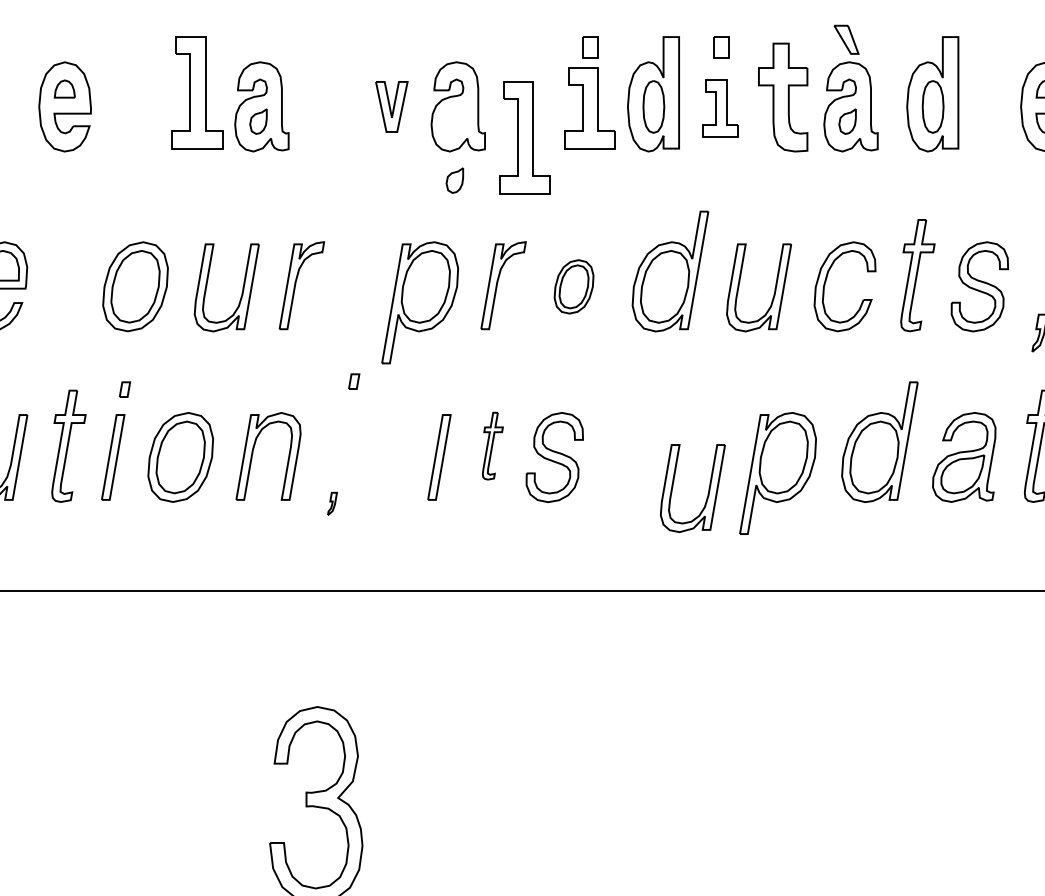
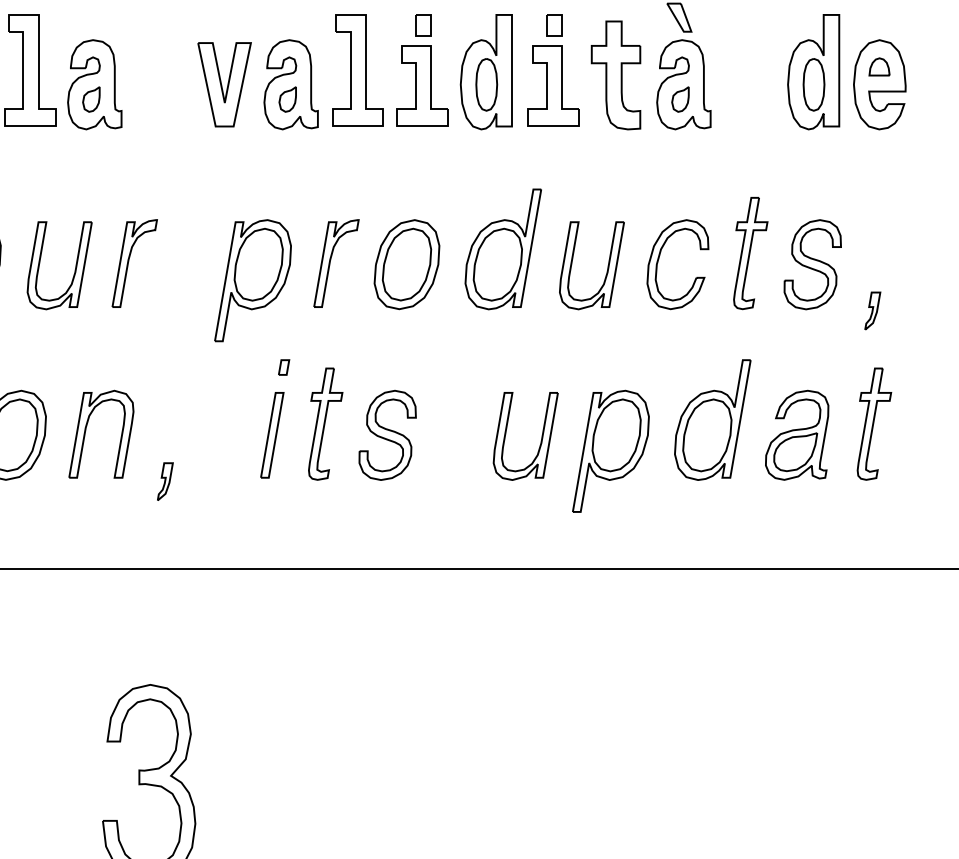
part: (932, 94) -> (813, 72), moved
part: (391, 106) -> (224, 84), size x1.67
part: (720, 108) -> (553, 86), size x1.43
part: (524, 137) -> (357, 70), moved
part: (454, 180) -> (287, 99), moved
part: (573, 286) -> (406, 264), size x1.67
part: (354, 381) -> (284, 367), moved
part: (492, 445) -> (325, 423), size x1.67
part: (707, 493) -> (540, 441), moved
part: (332, 503) -> (165, 481), size x1.67

